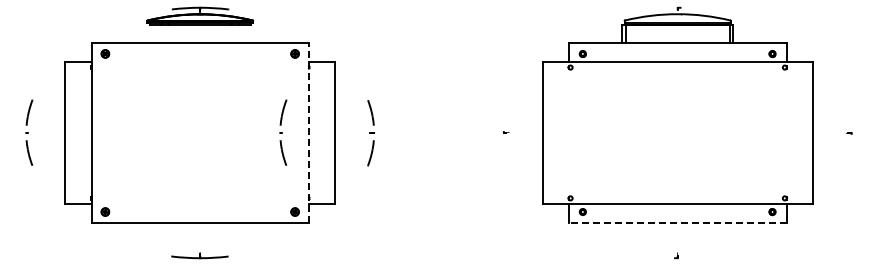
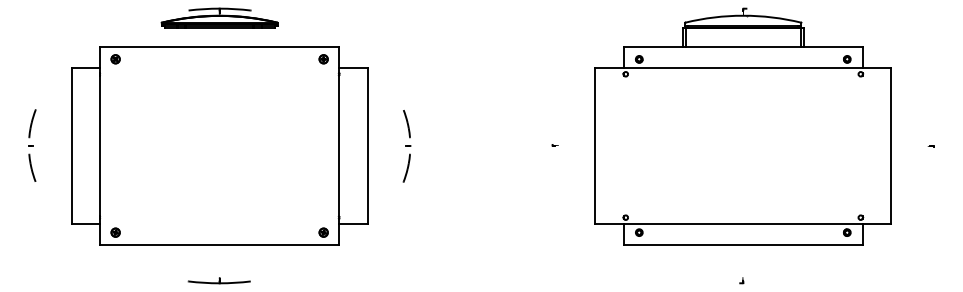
part: (283, 132) -> (310, 145), removed
line: (309, 132) -> (339, 145), dashed -> solid
line: (677, 223) -> (743, 245), dashed -> solid

